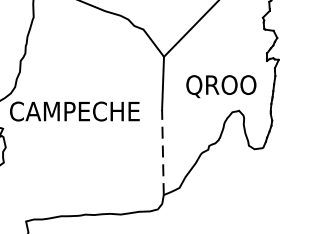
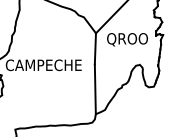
text: (221, 86) -> (127, 39), moved
line: (163, 152) -> (95, 89), dashed -> solid

